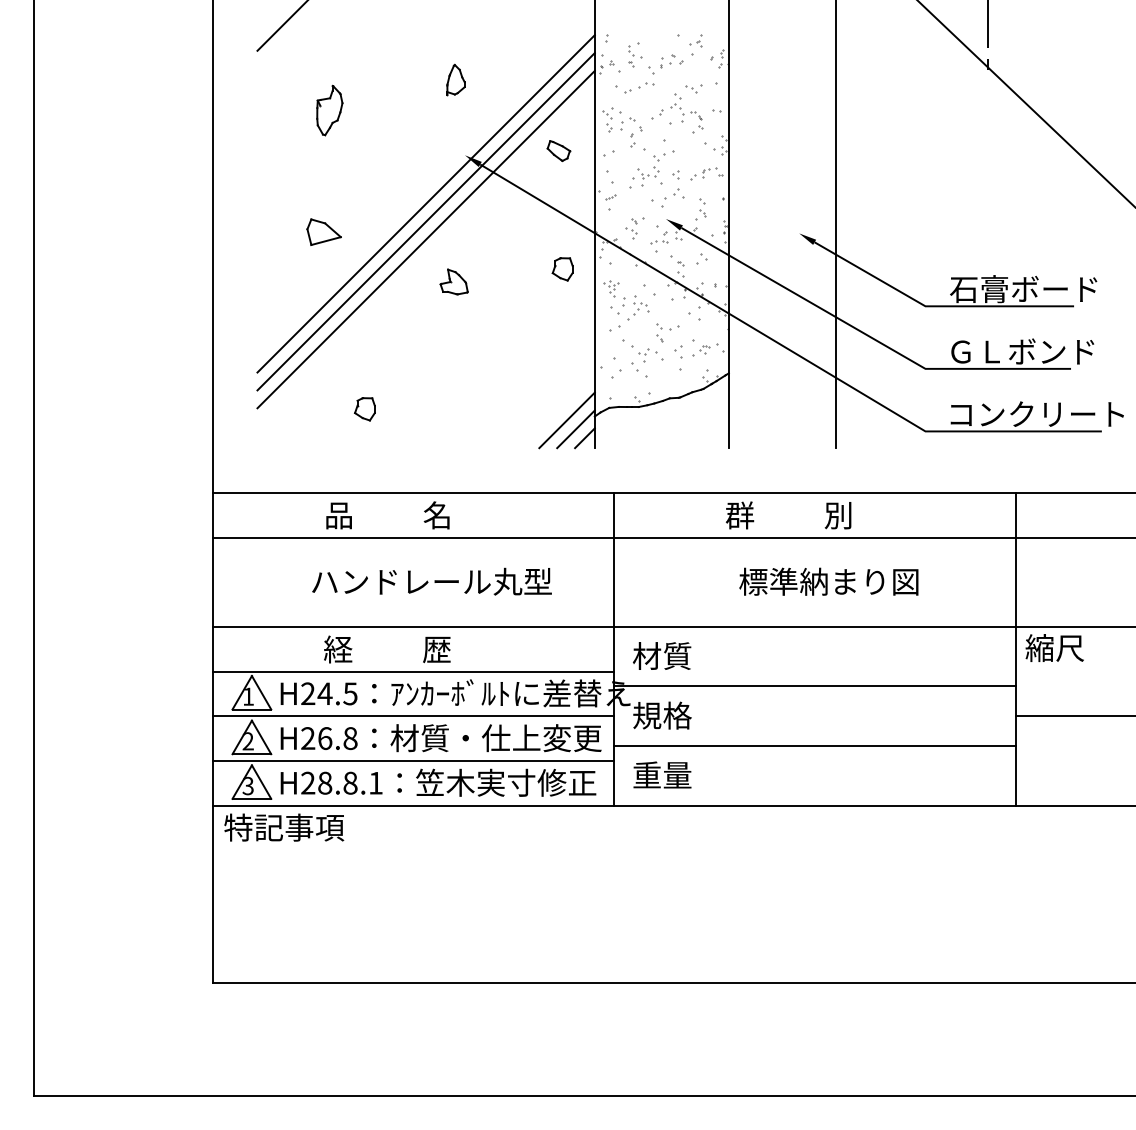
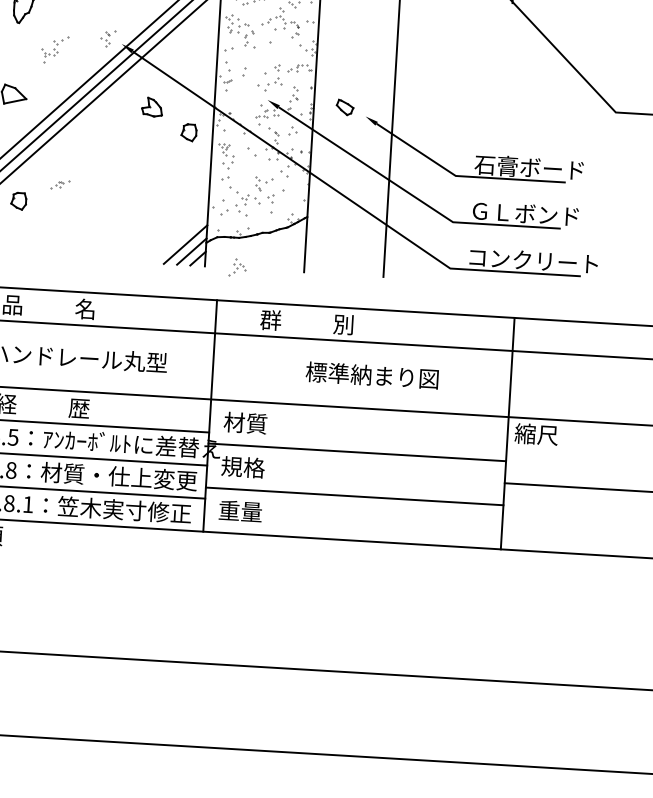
part: (558, 150) -> (344, 107), moved
part: (655, 168) -> (54, 49), moved
part: (634, 228) -> (107, 38), moved
part: (453, 281) -> (151, 106), moved
part: (638, 307) -> (237, 267), moved
part: (705, 349) -> (60, 184), moved
part: (364, 409) -> (18, 201), moved
text: (788, 515) -> (306, 322), moved

